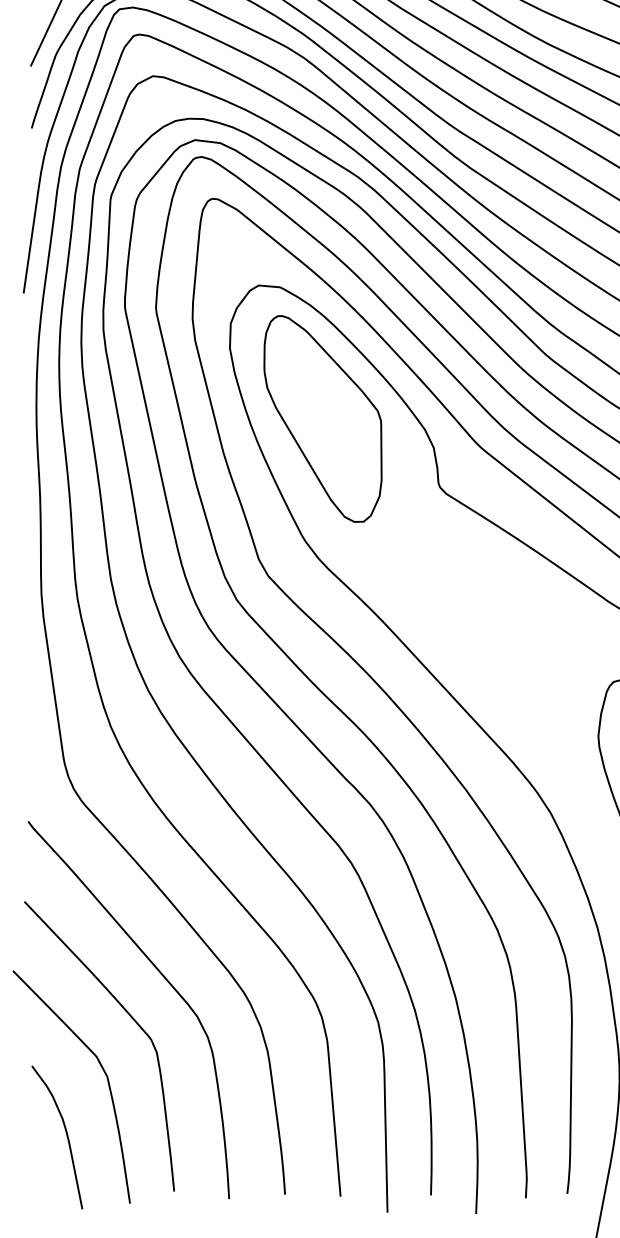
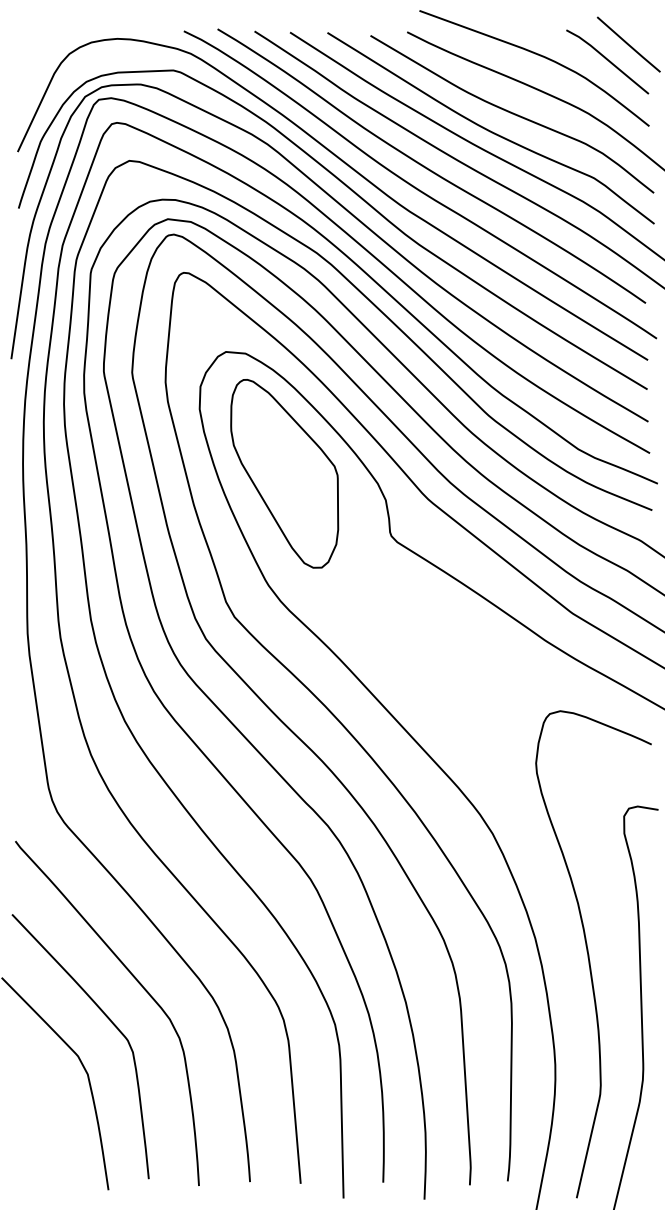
curve: (65, 1132) -> (49, 1125), removed

